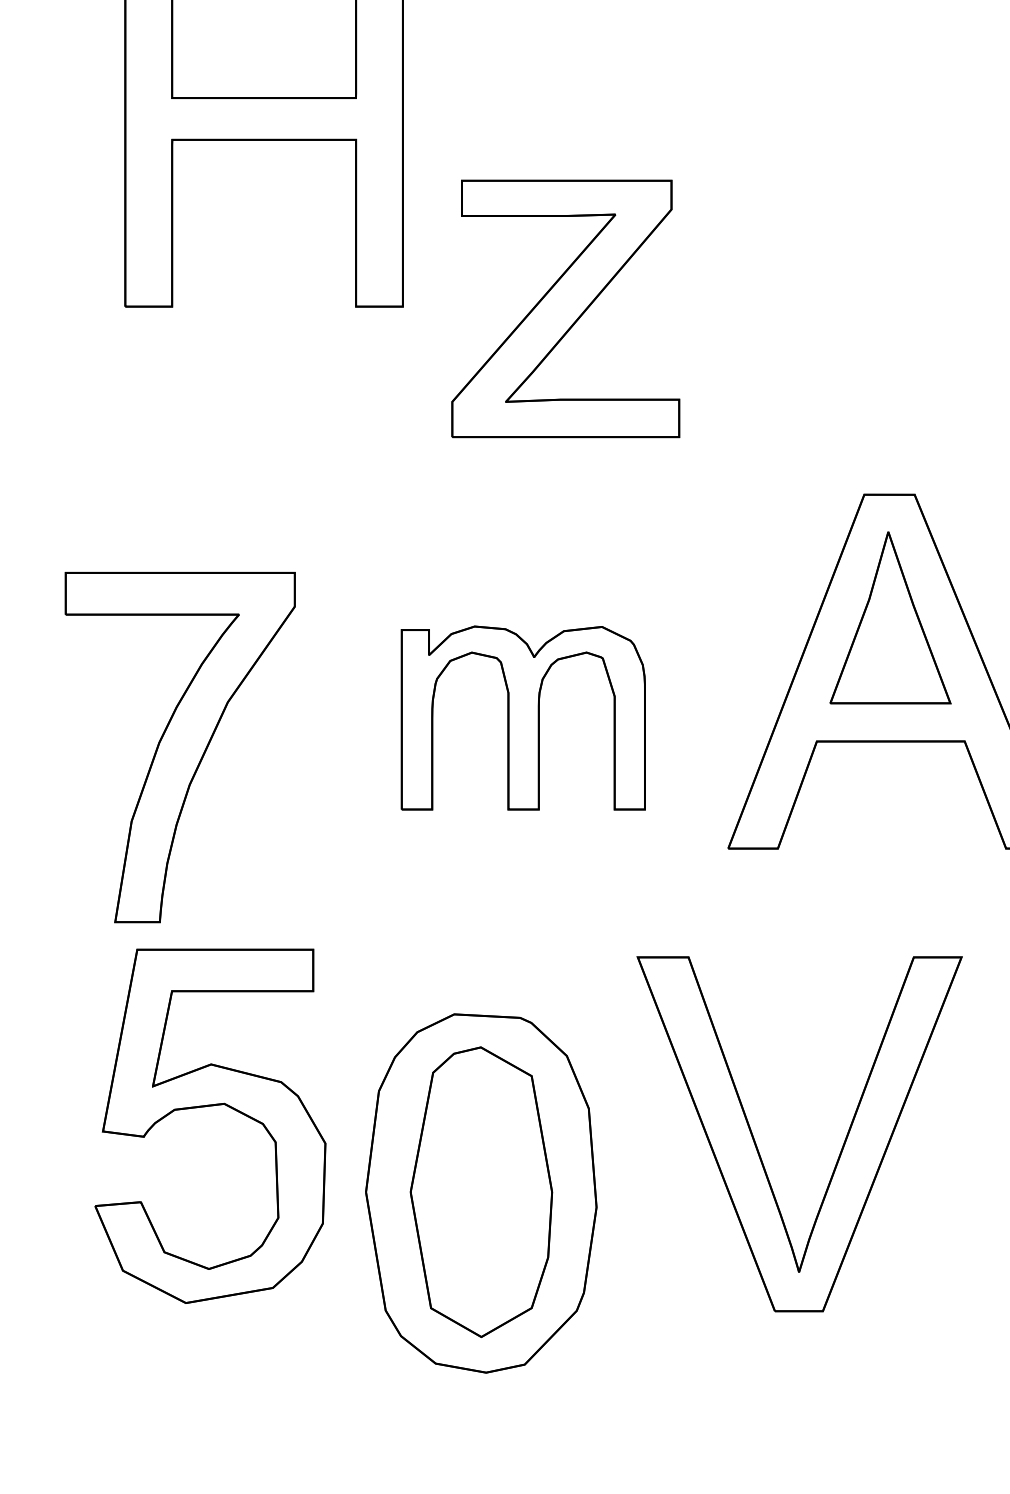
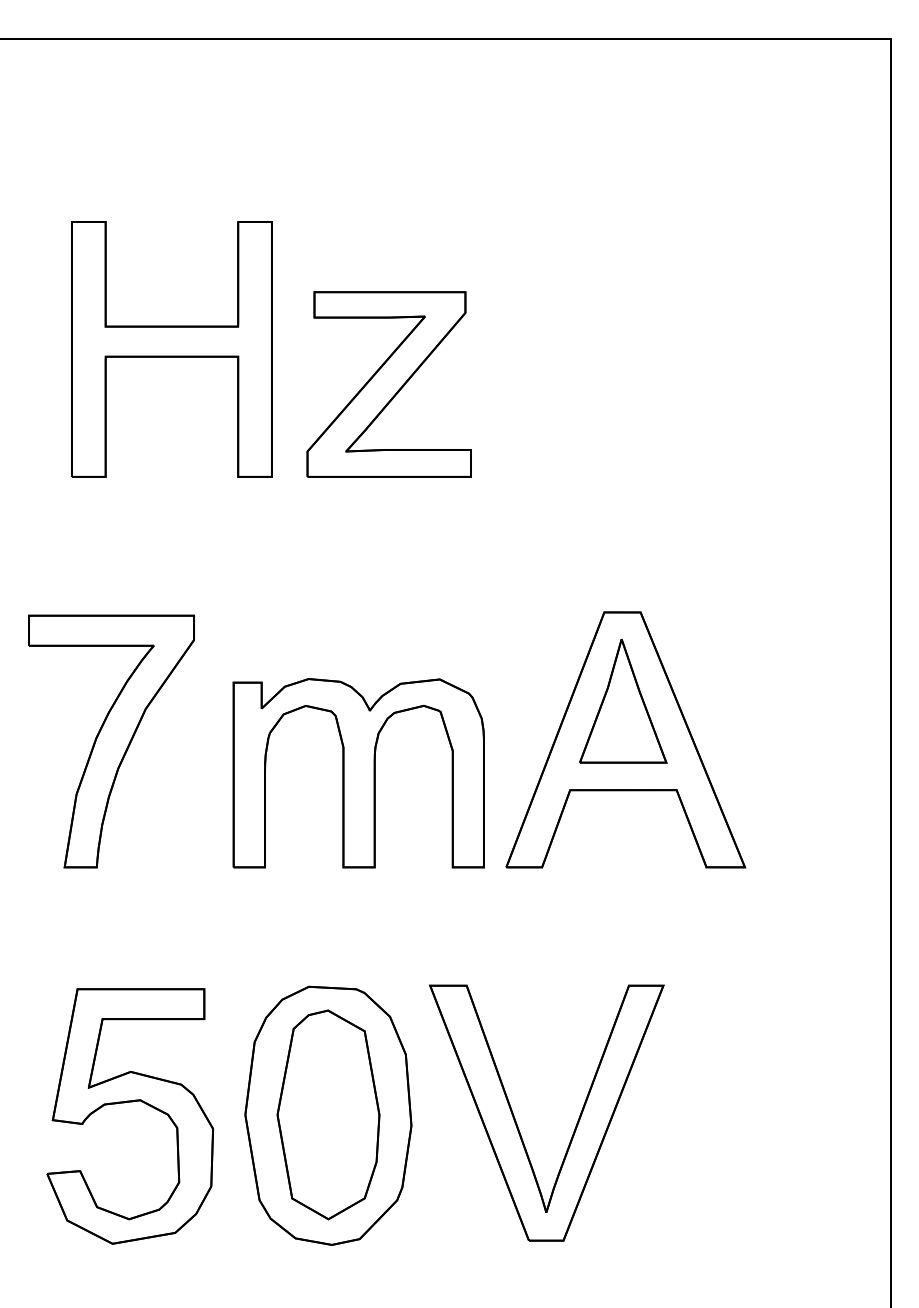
part: (564, 308) -> (388, 384), moved
part: (523, 718) -> (358, 773), size x1.43
part: (180, 747) -> (111, 741), moved
part: (202, 1108) -> (124, 1103), moved
part: (759, 1148) -> (517, 1123), moved

